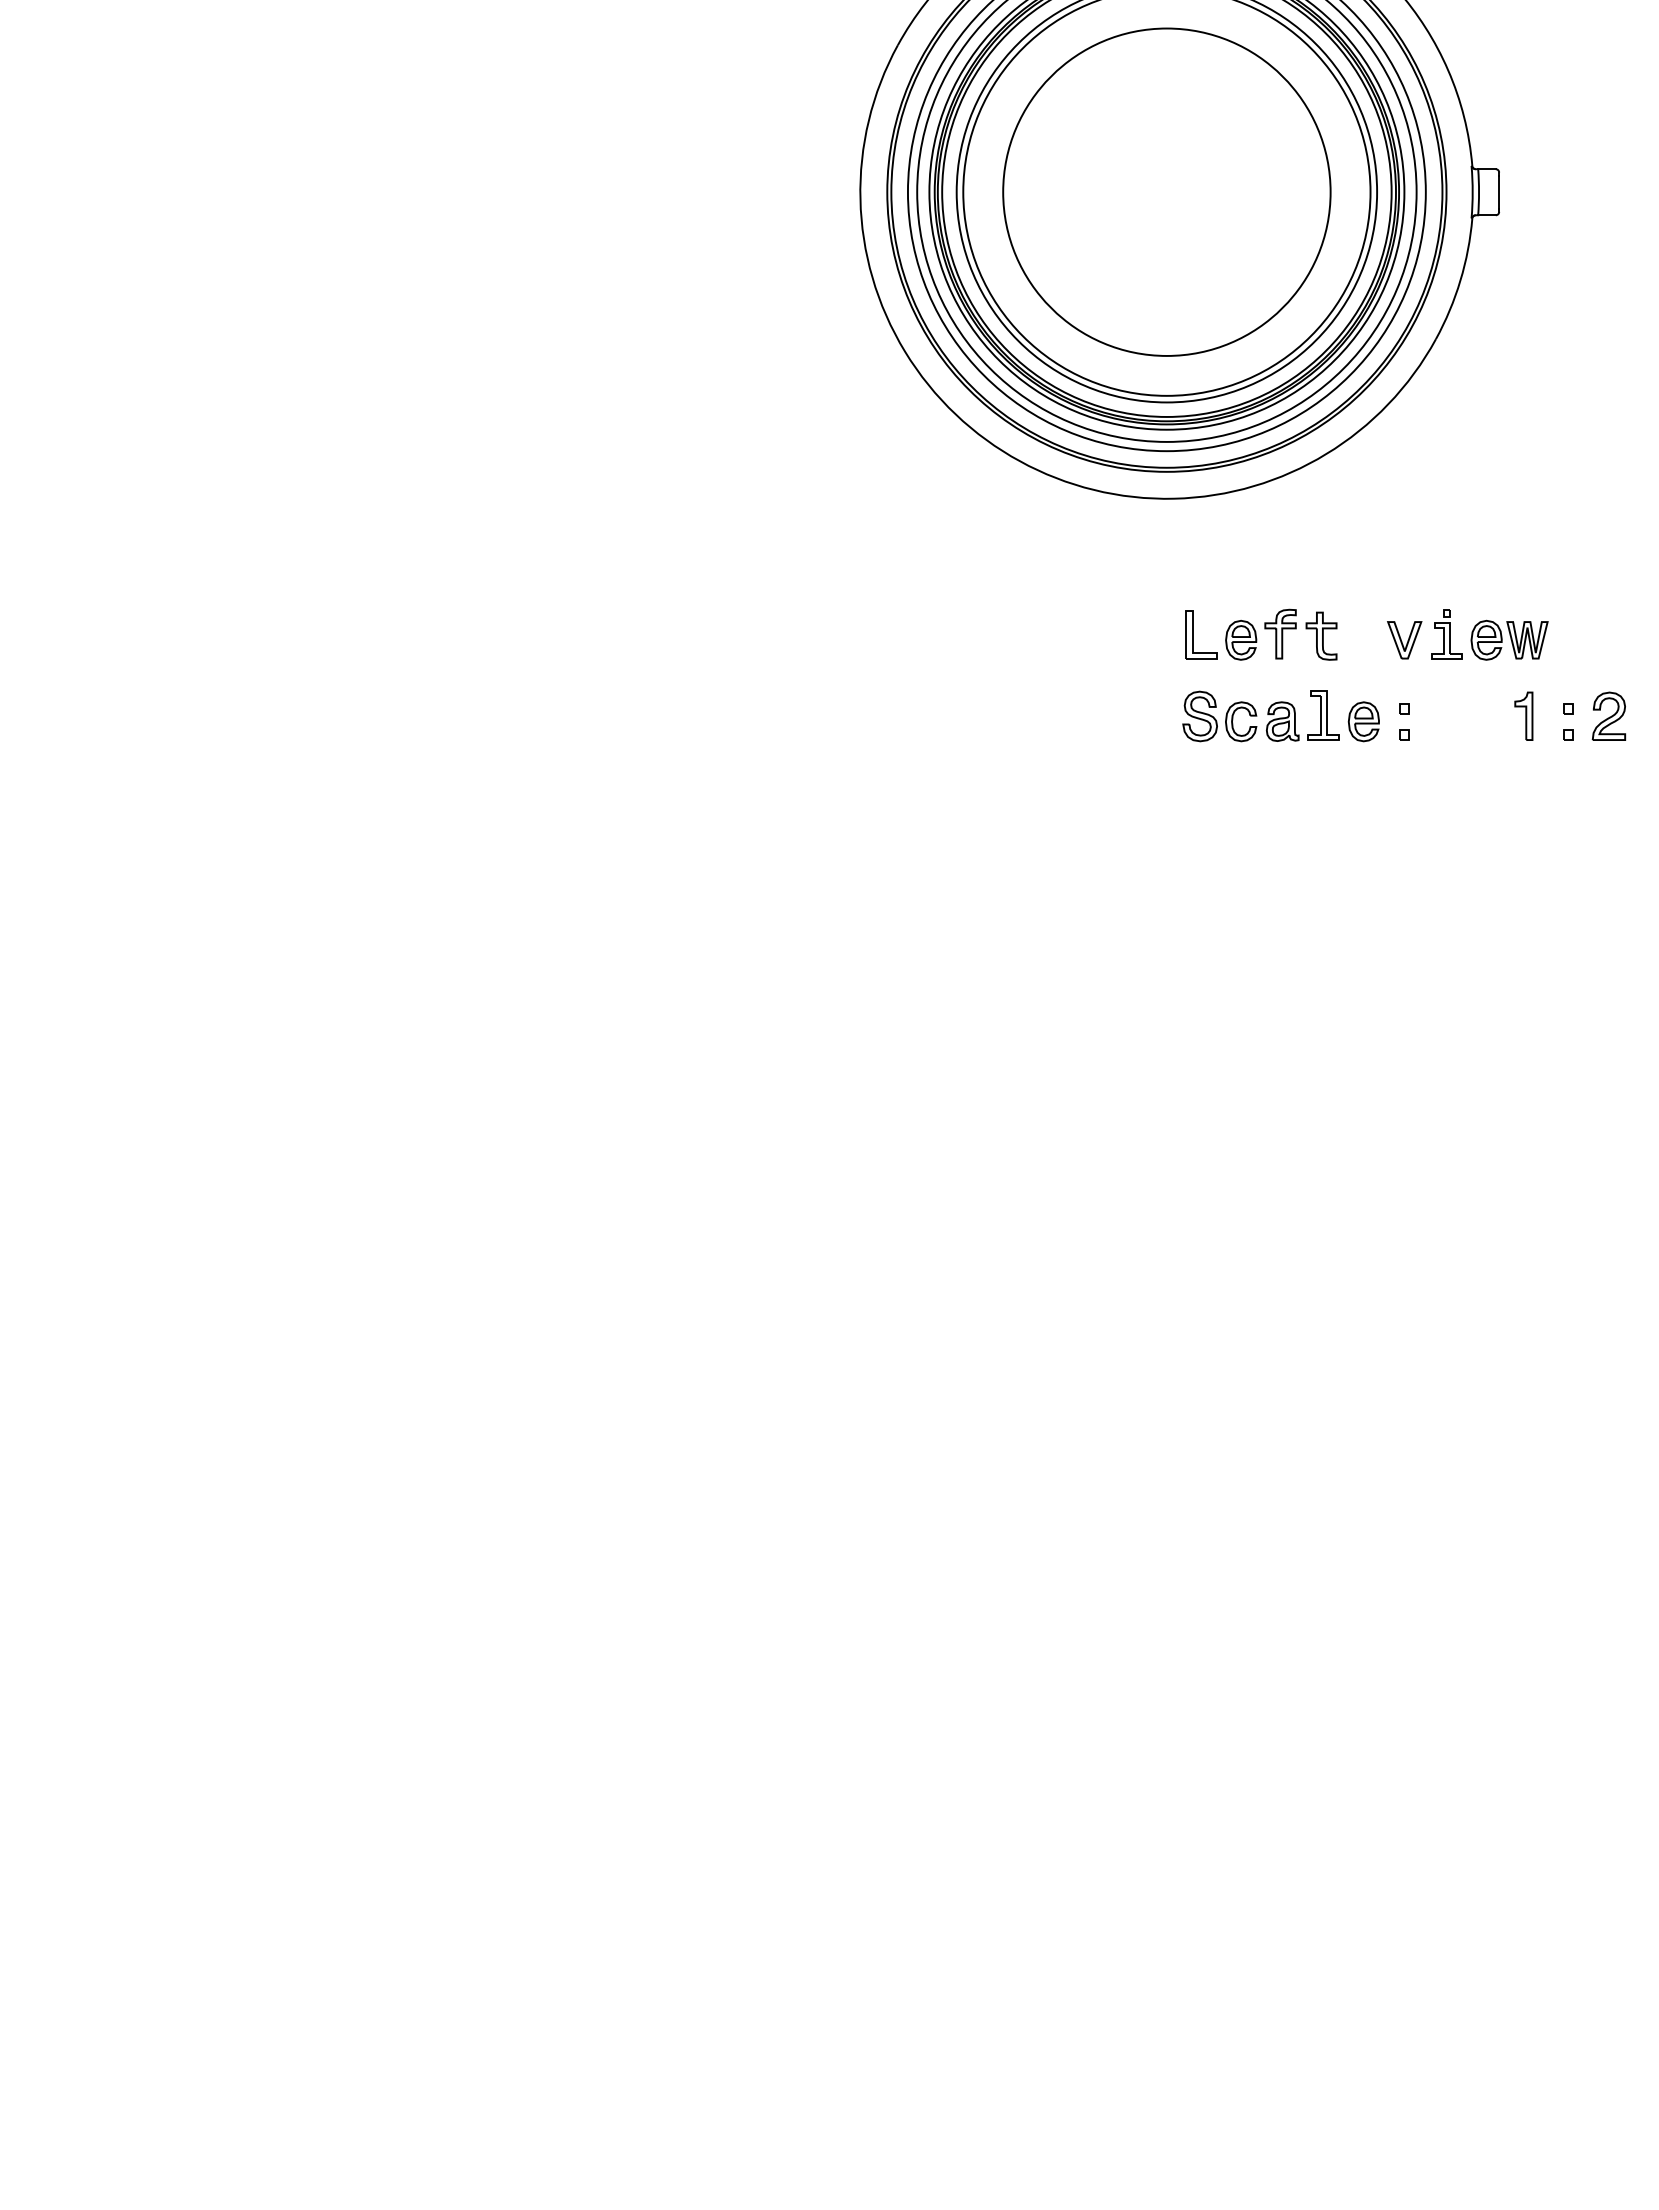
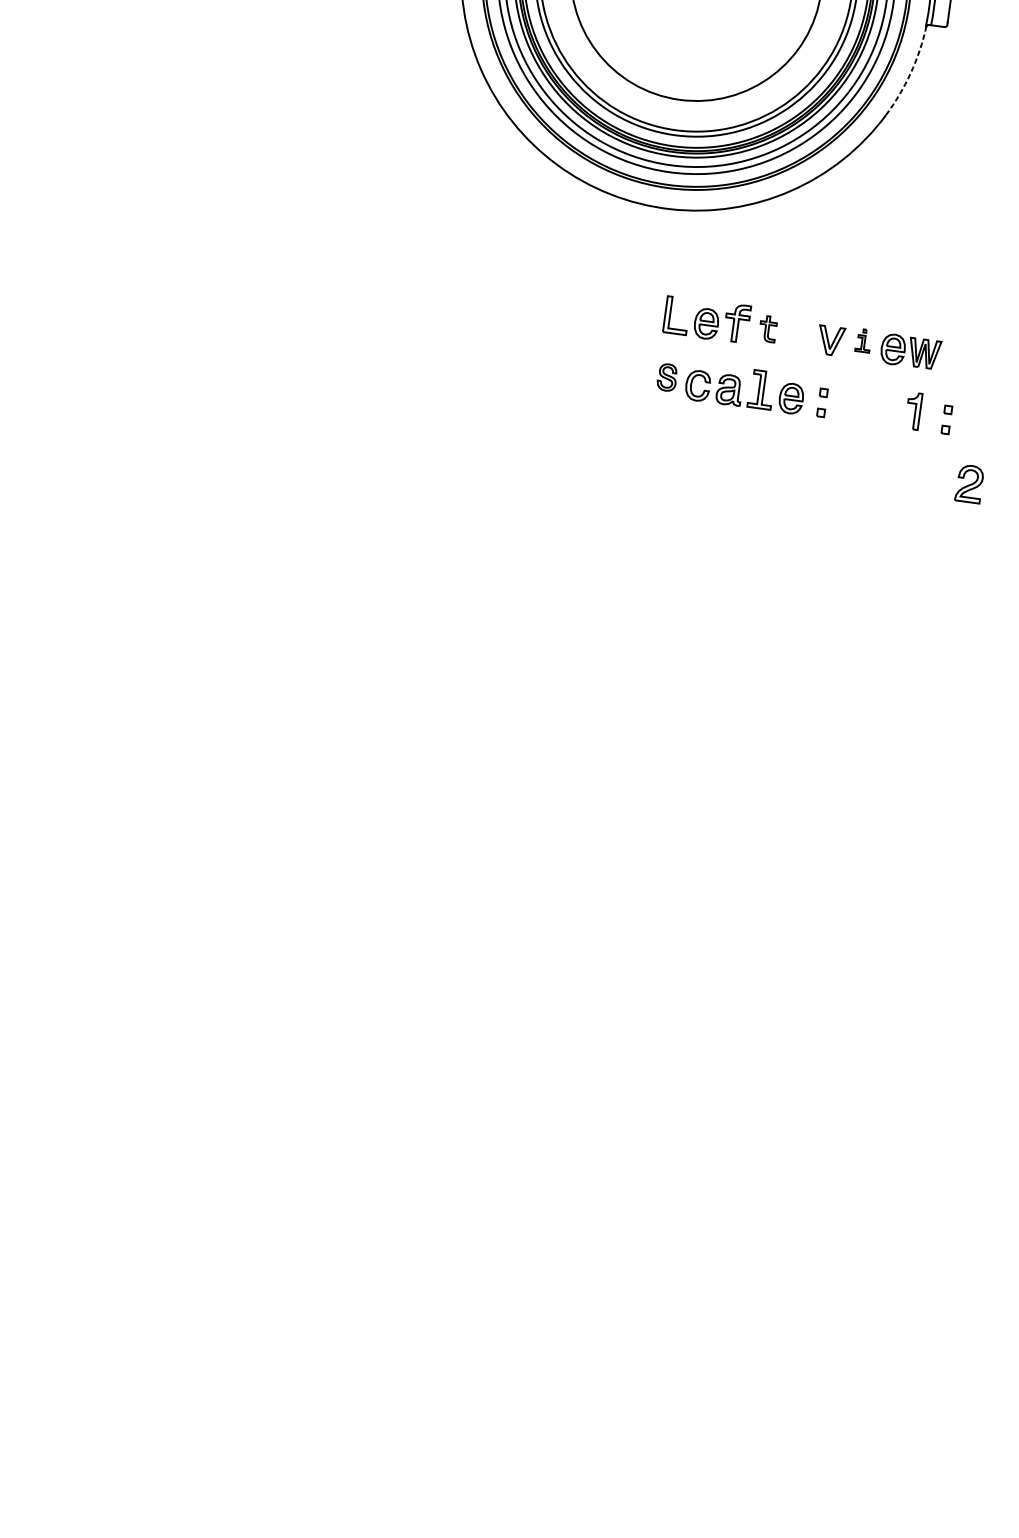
arc: (1460, 280) -> (910, 73), solid -> dashed
part: (1446, 634) -> (863, 340), size x0.6
part: (1321, 635) -> (768, 328), size x0.7
part: (1608, 715) -> (969, 483), moved
part: (1199, 716) -> (666, 377), size x0.7

